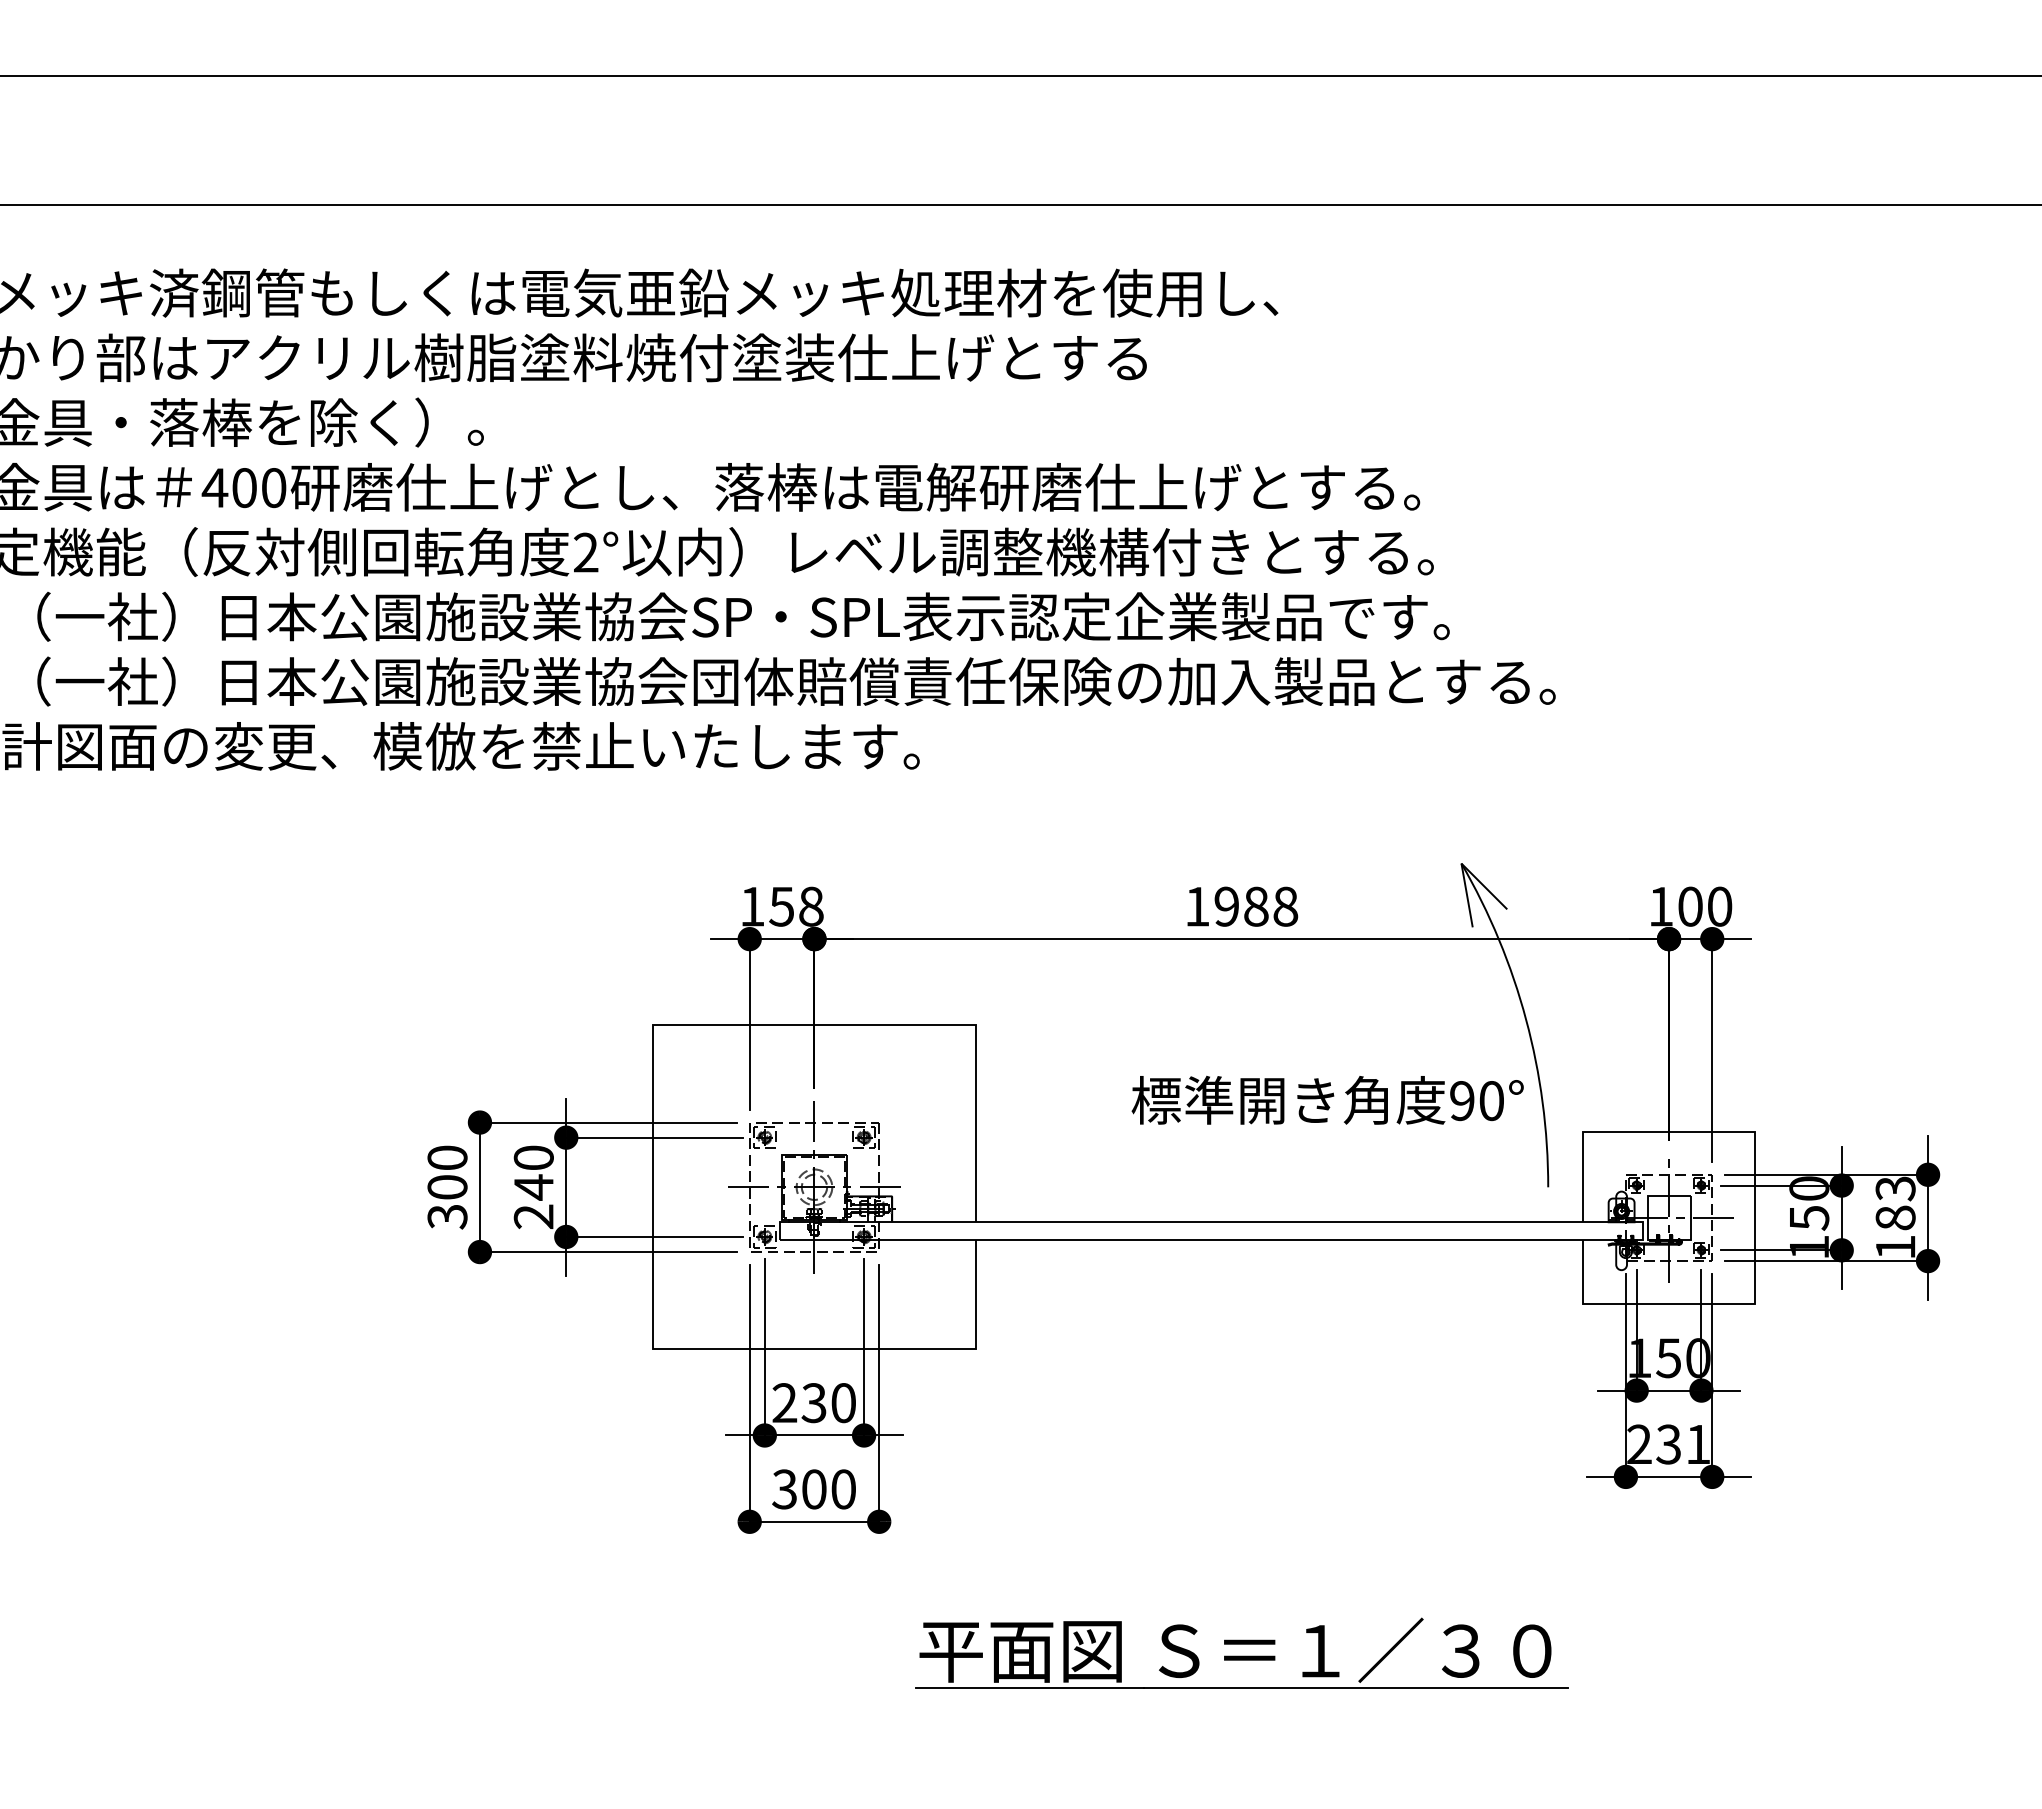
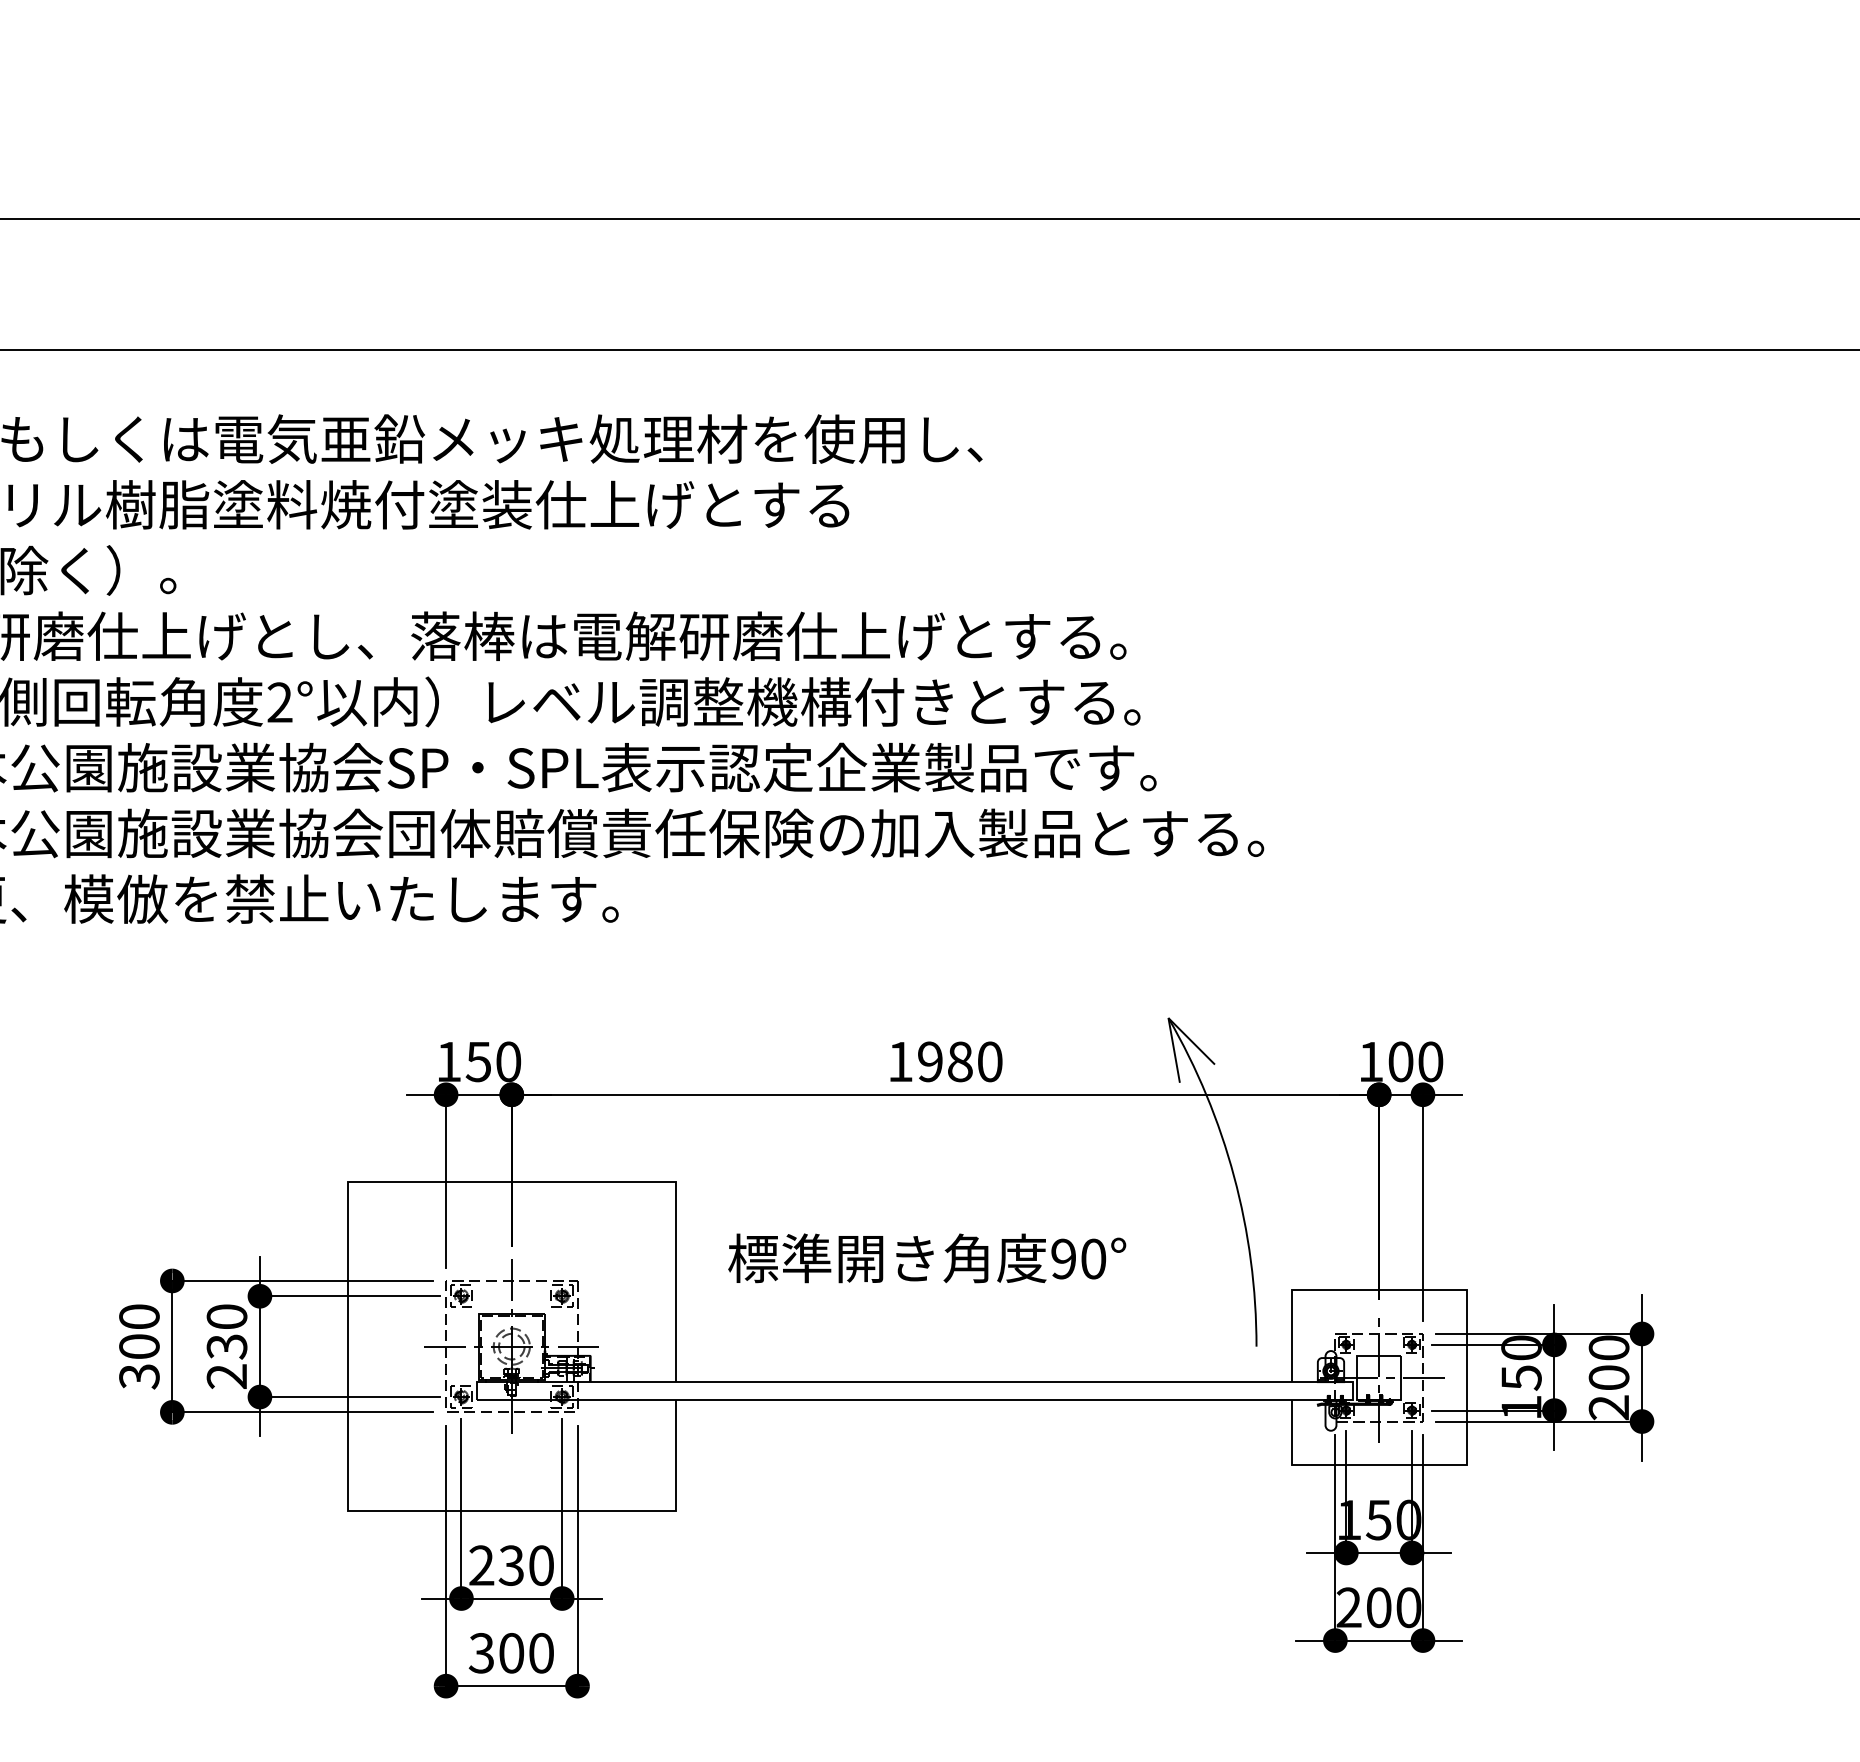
text: (811, 906) -> (508, 1061), 158 -> 150
text: (1285, 906) -> (989, 1061), 1988 -> 1980
text: (1327, 1099) -> (926, 1257), moved
text: (533, 1187) -> (226, 1346), 240 -> 230
text: (1895, 1217) -> (1608, 1377), 183 -> 200
text: (1683, 1444) -> (1393, 1607), 231 -> 200

